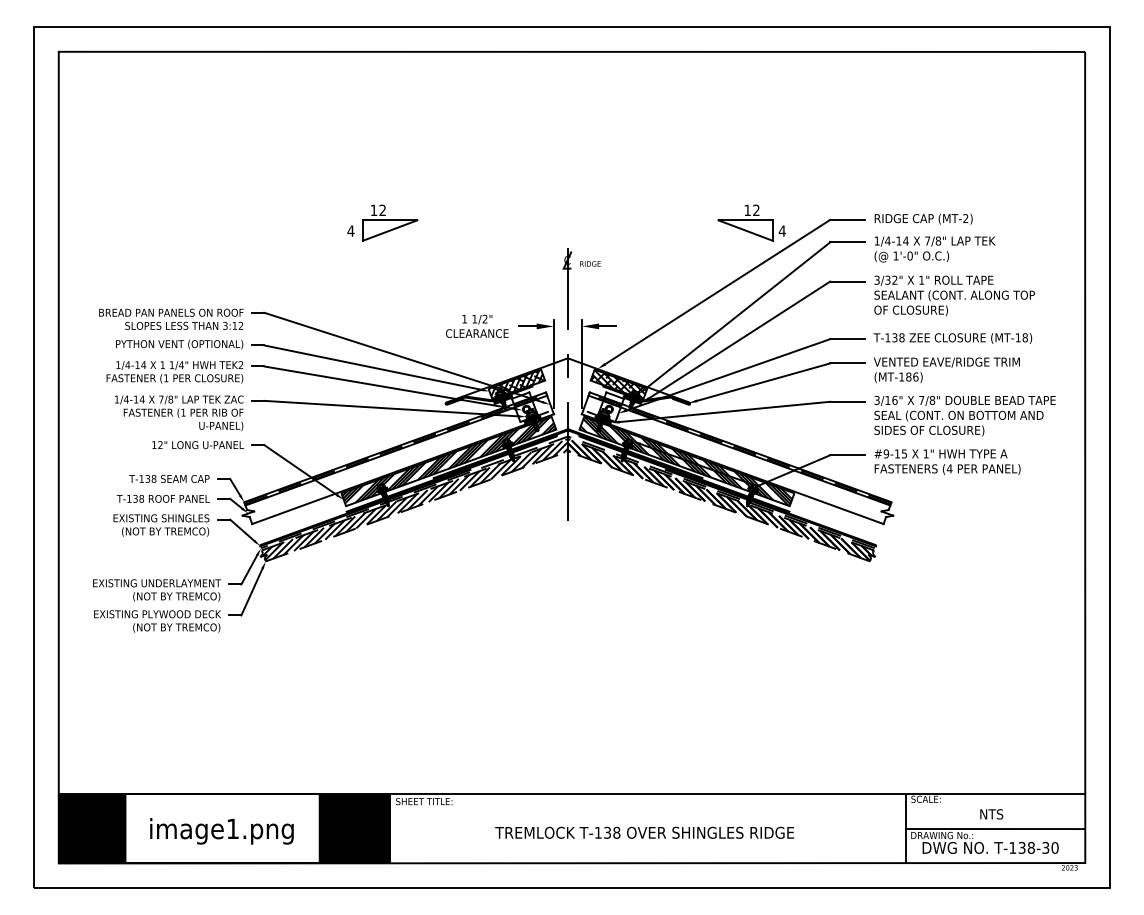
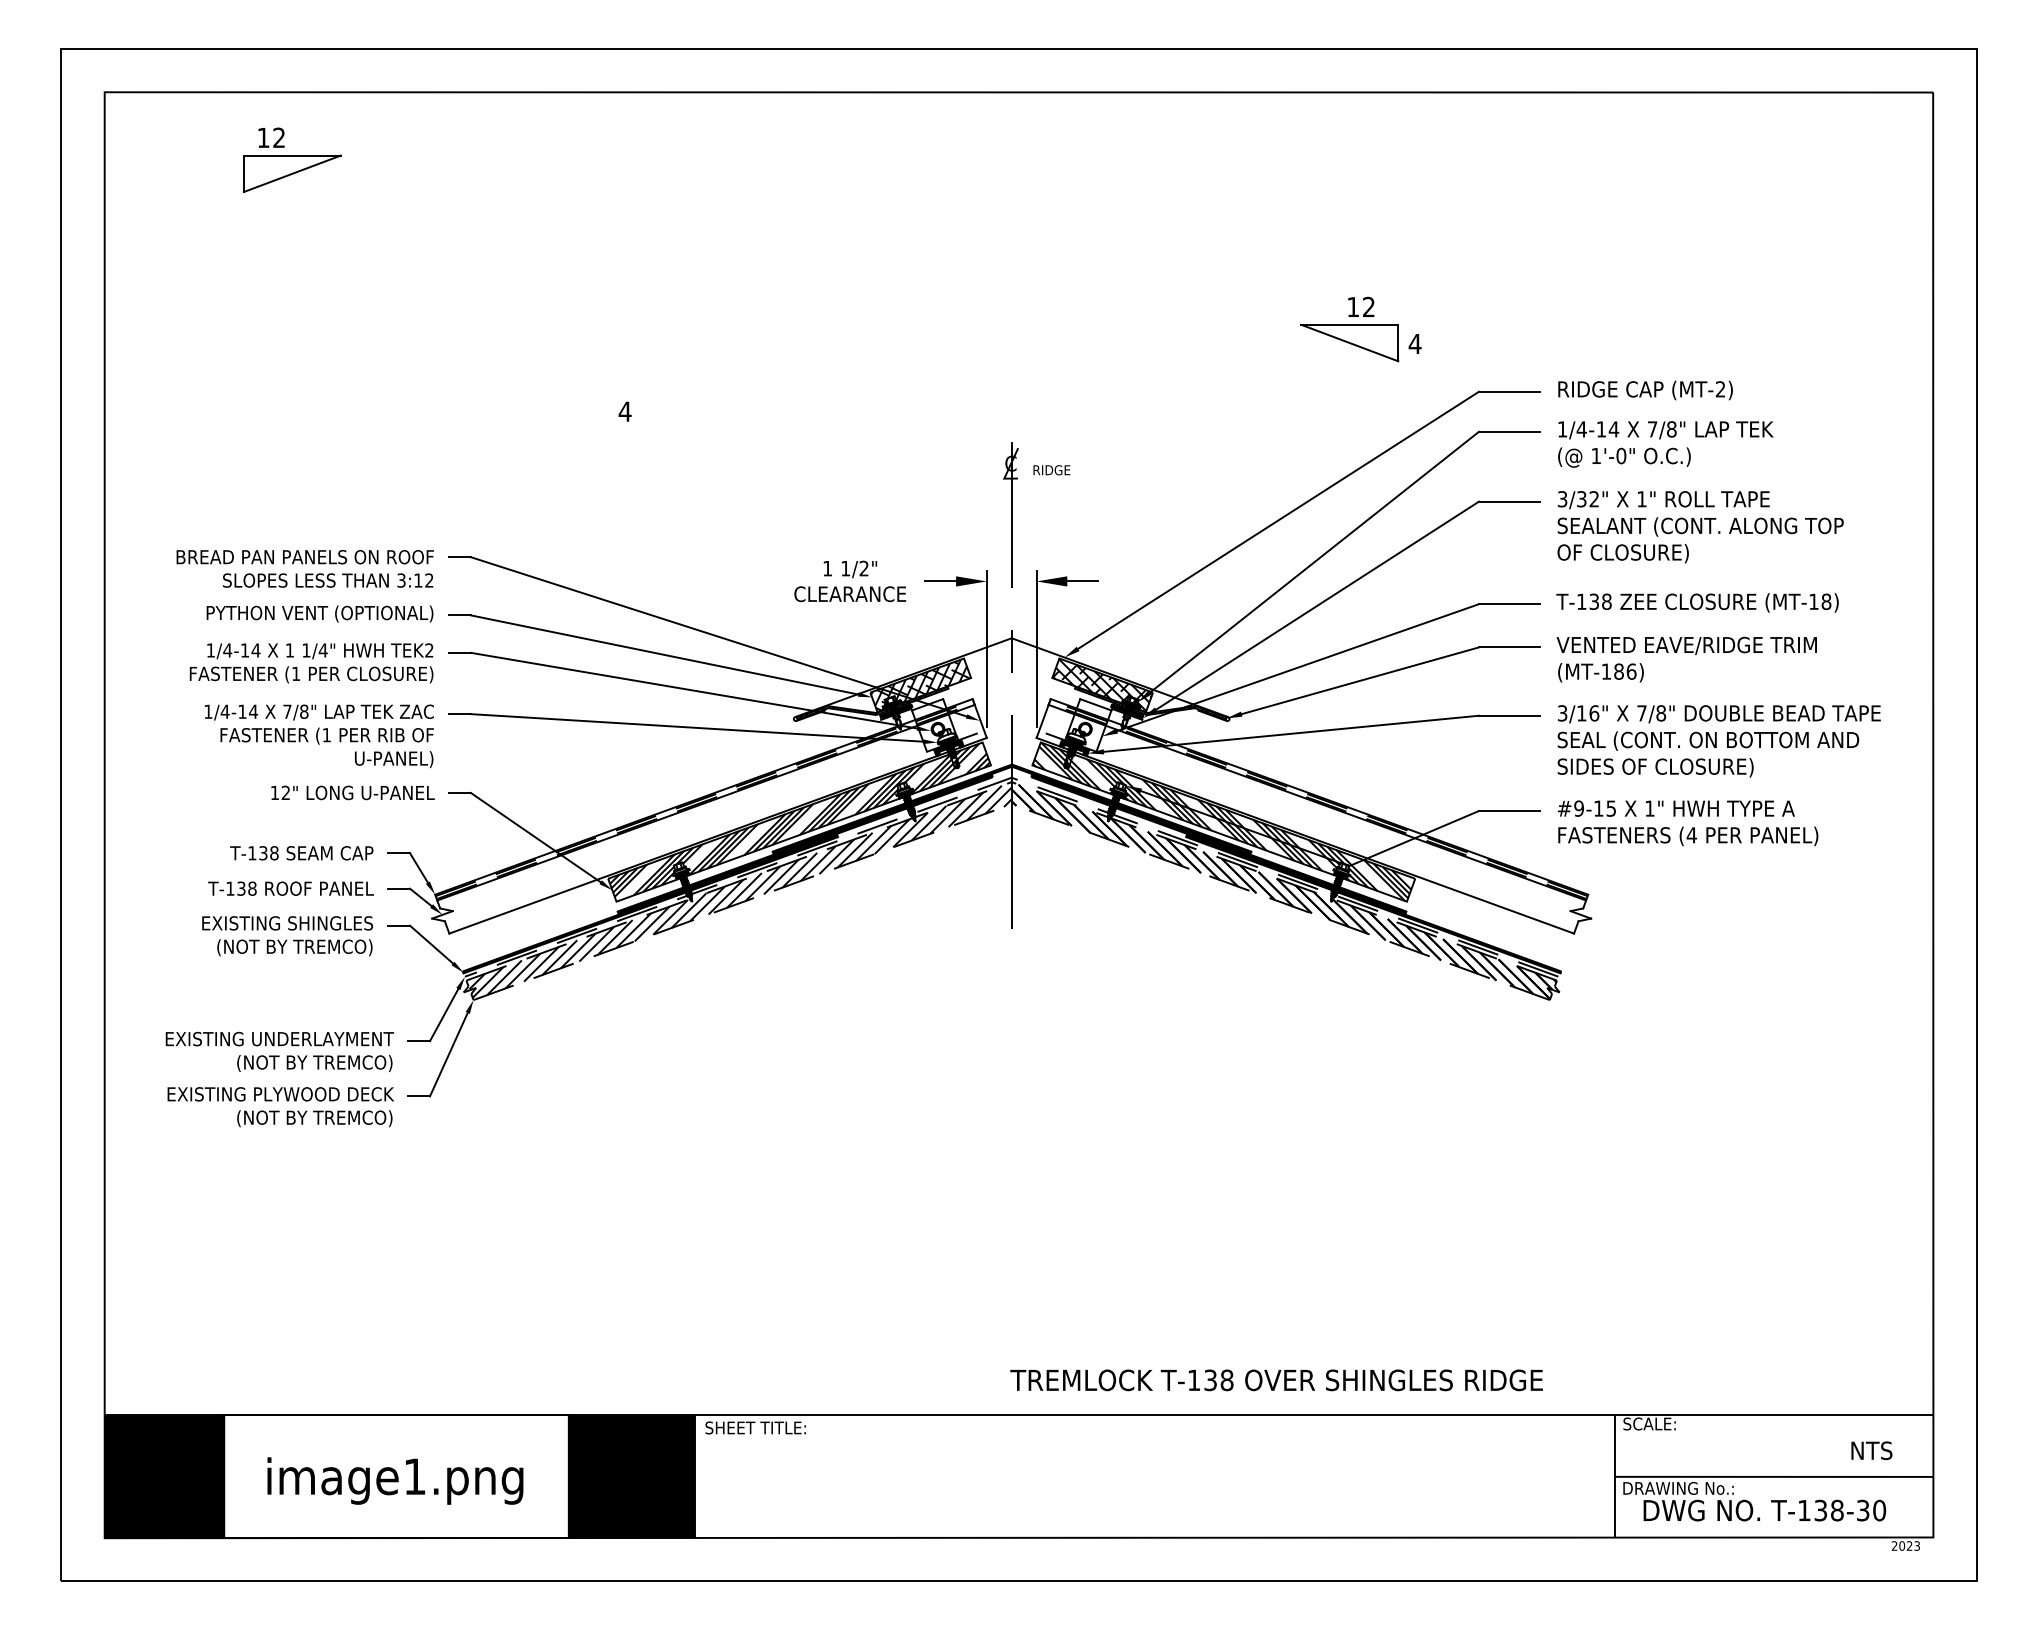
part: (389, 222) -> (291, 159), moved
part: (751, 222) -> (1360, 328), moved
text: (991, 814) -> (1871, 1450), moved
text: (644, 832) -> (1276, 1379), moved

